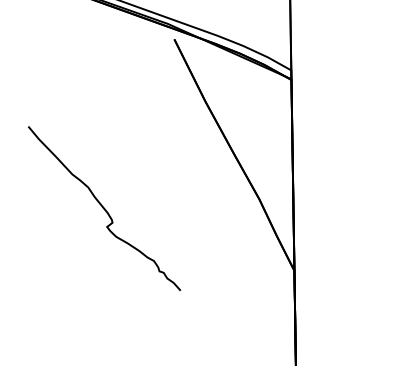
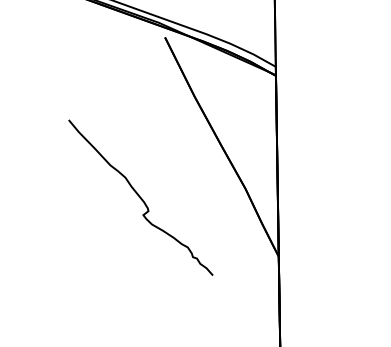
curve: (104, 208) -> (140, 197), moved

